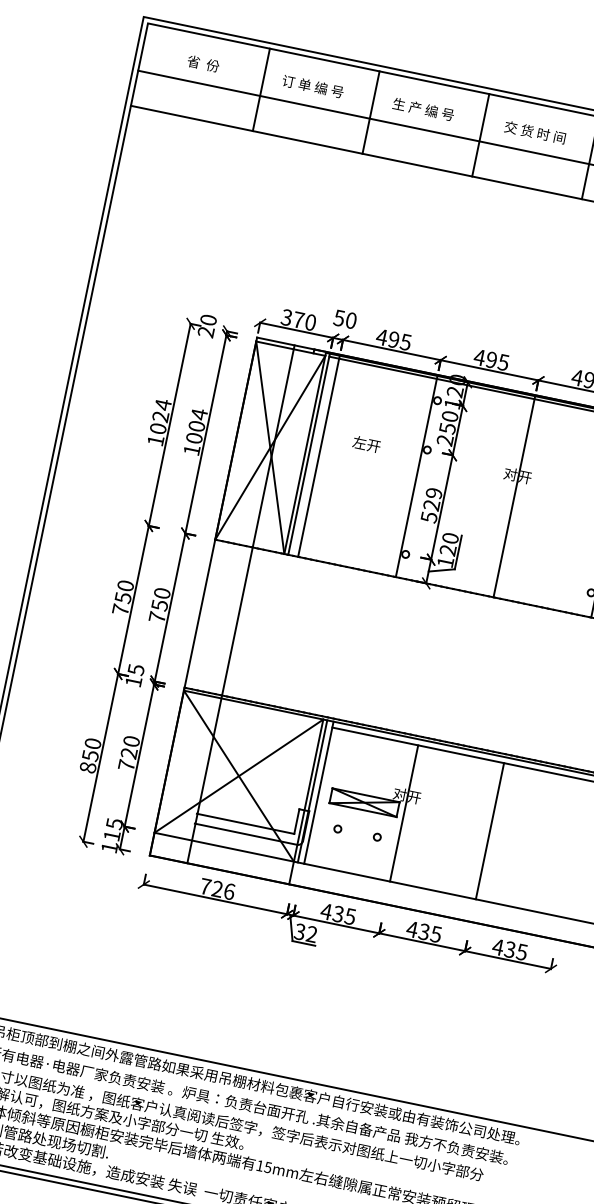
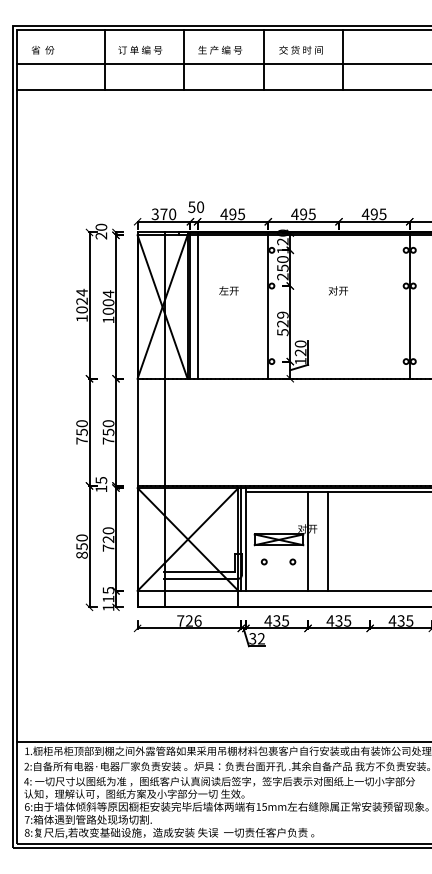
text: (202, 64) -> (42, 50), moved
line: (515, 496) -> (339, 305), removed
line: (490, 831) -> (328, 541), moved

